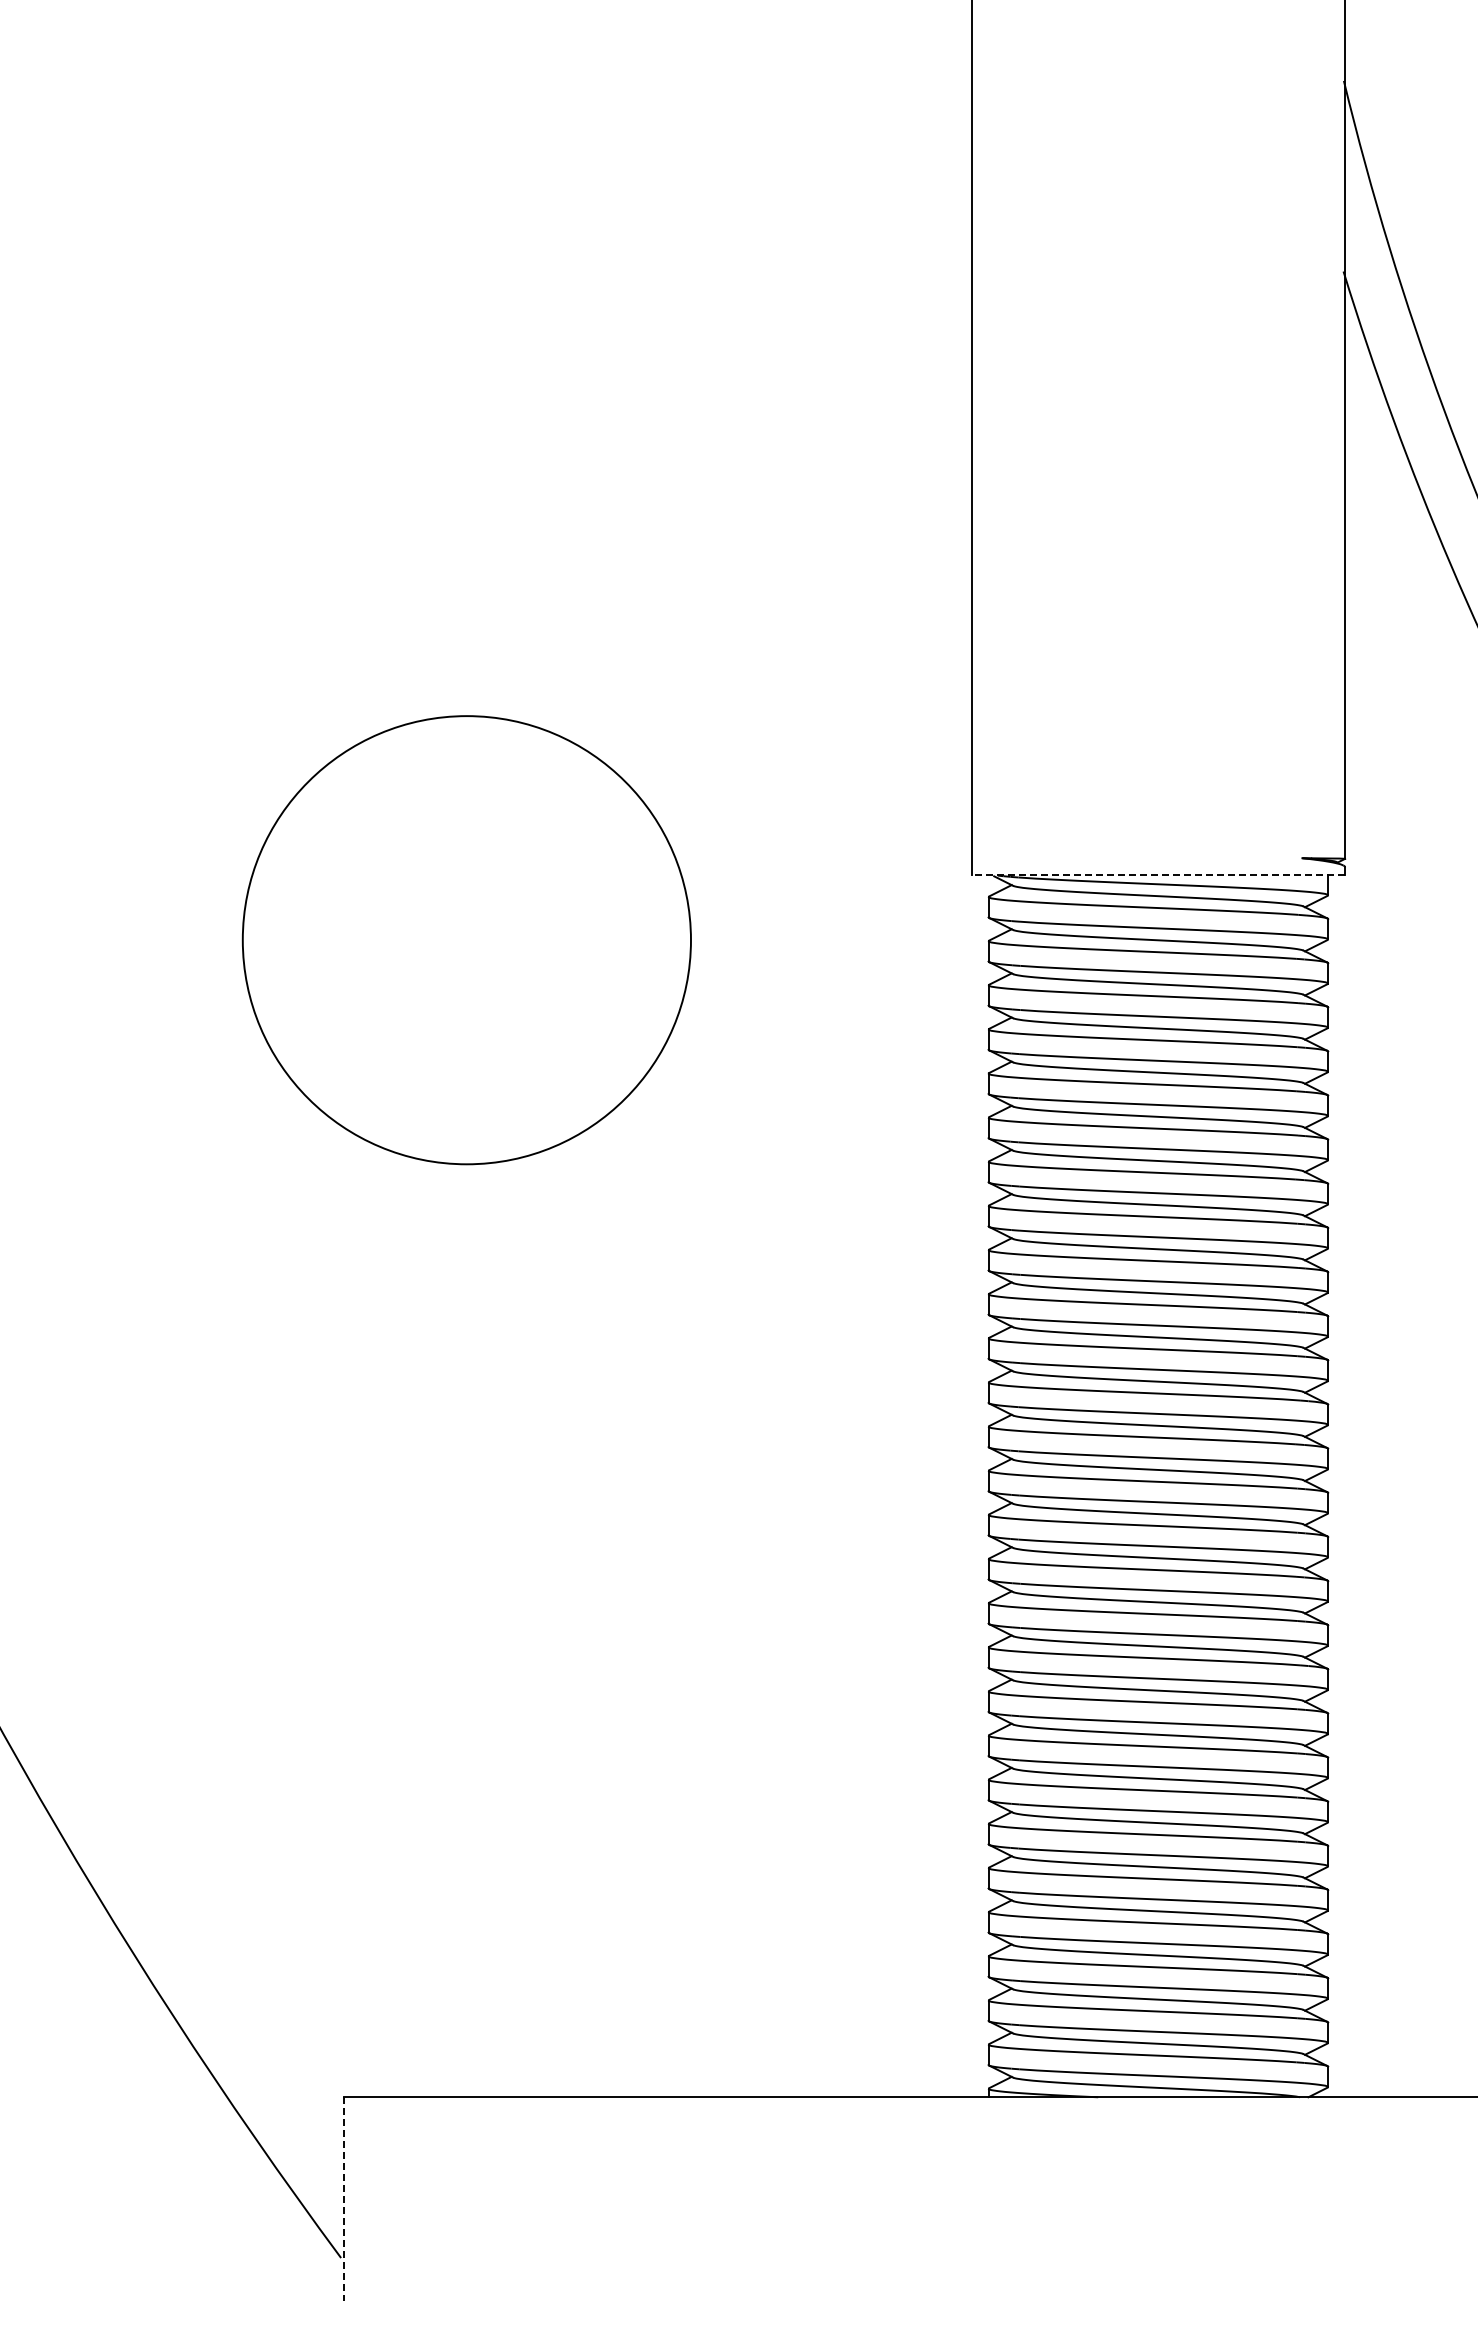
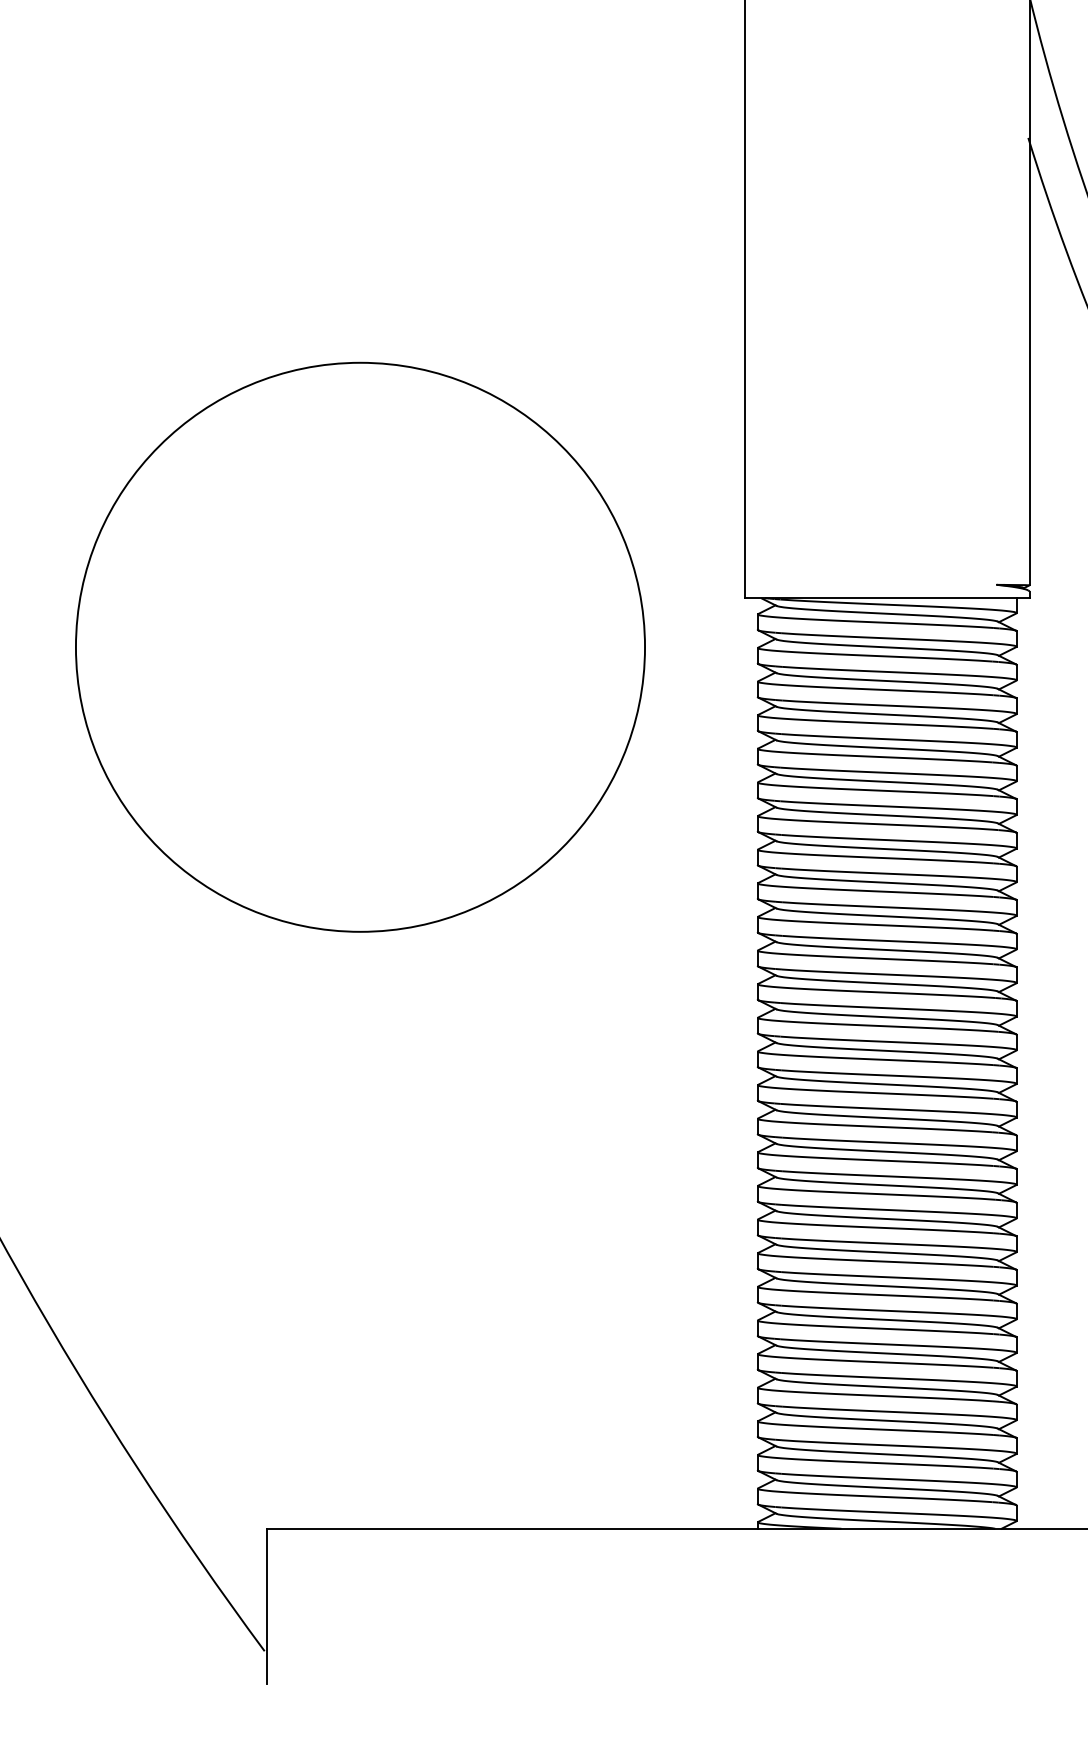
line: (1158, 874) -> (887, 597), dashed -> solid
circle: (466, 939) -> (360, 646), size x1.67
line: (343, 2199) -> (266, 1606), dashed -> solid

